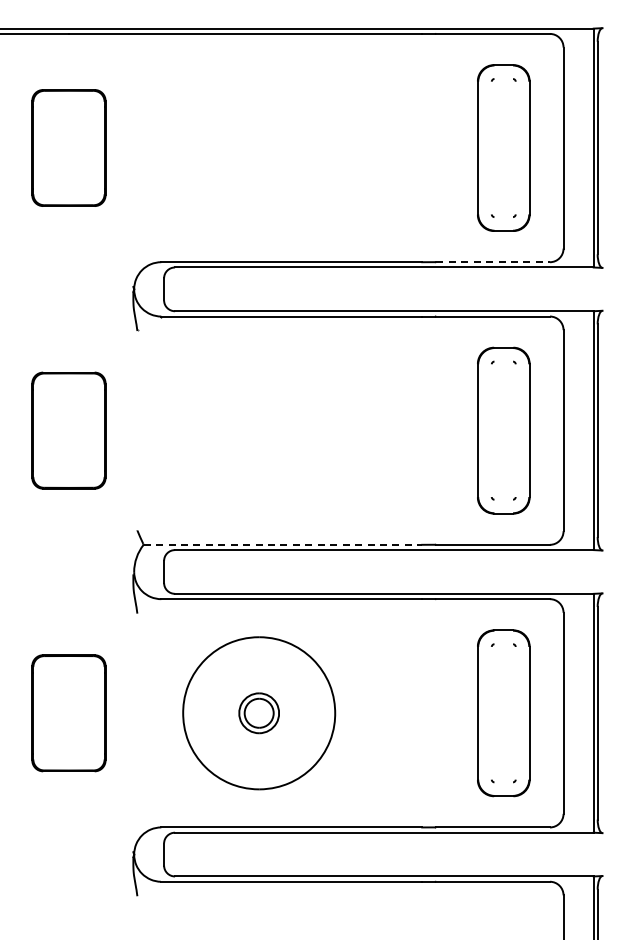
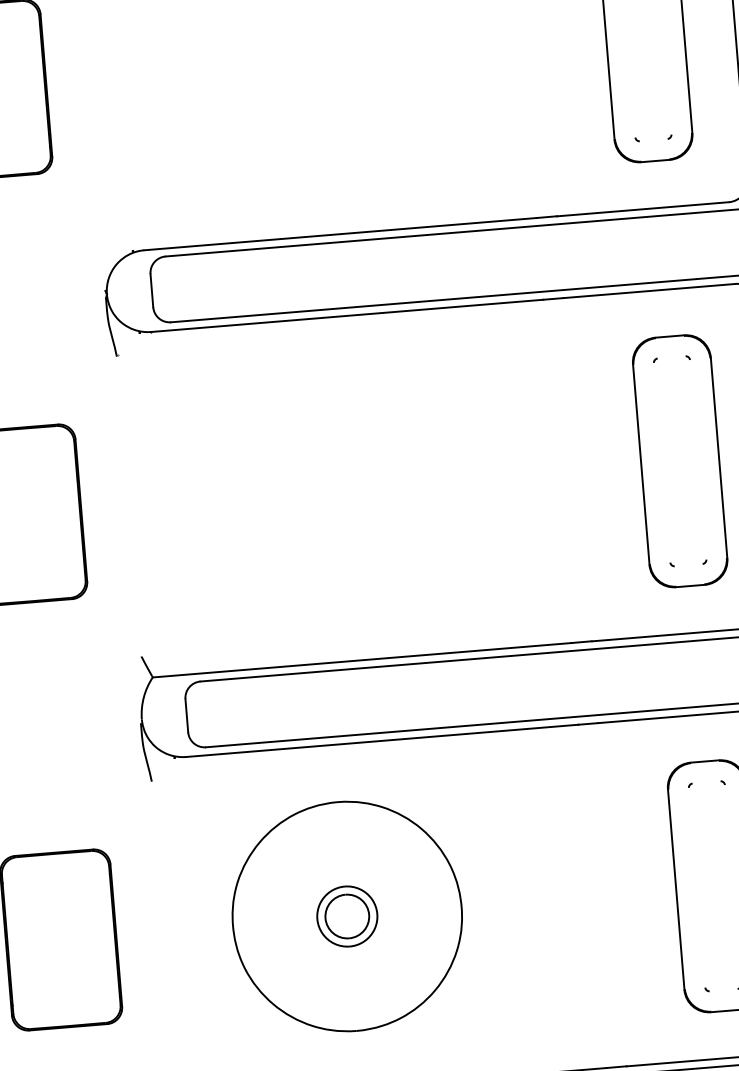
line: (493, 262) -> (643, 209), dashed -> solid
line: (283, 544) -> (363, 659), dashed -> solid

